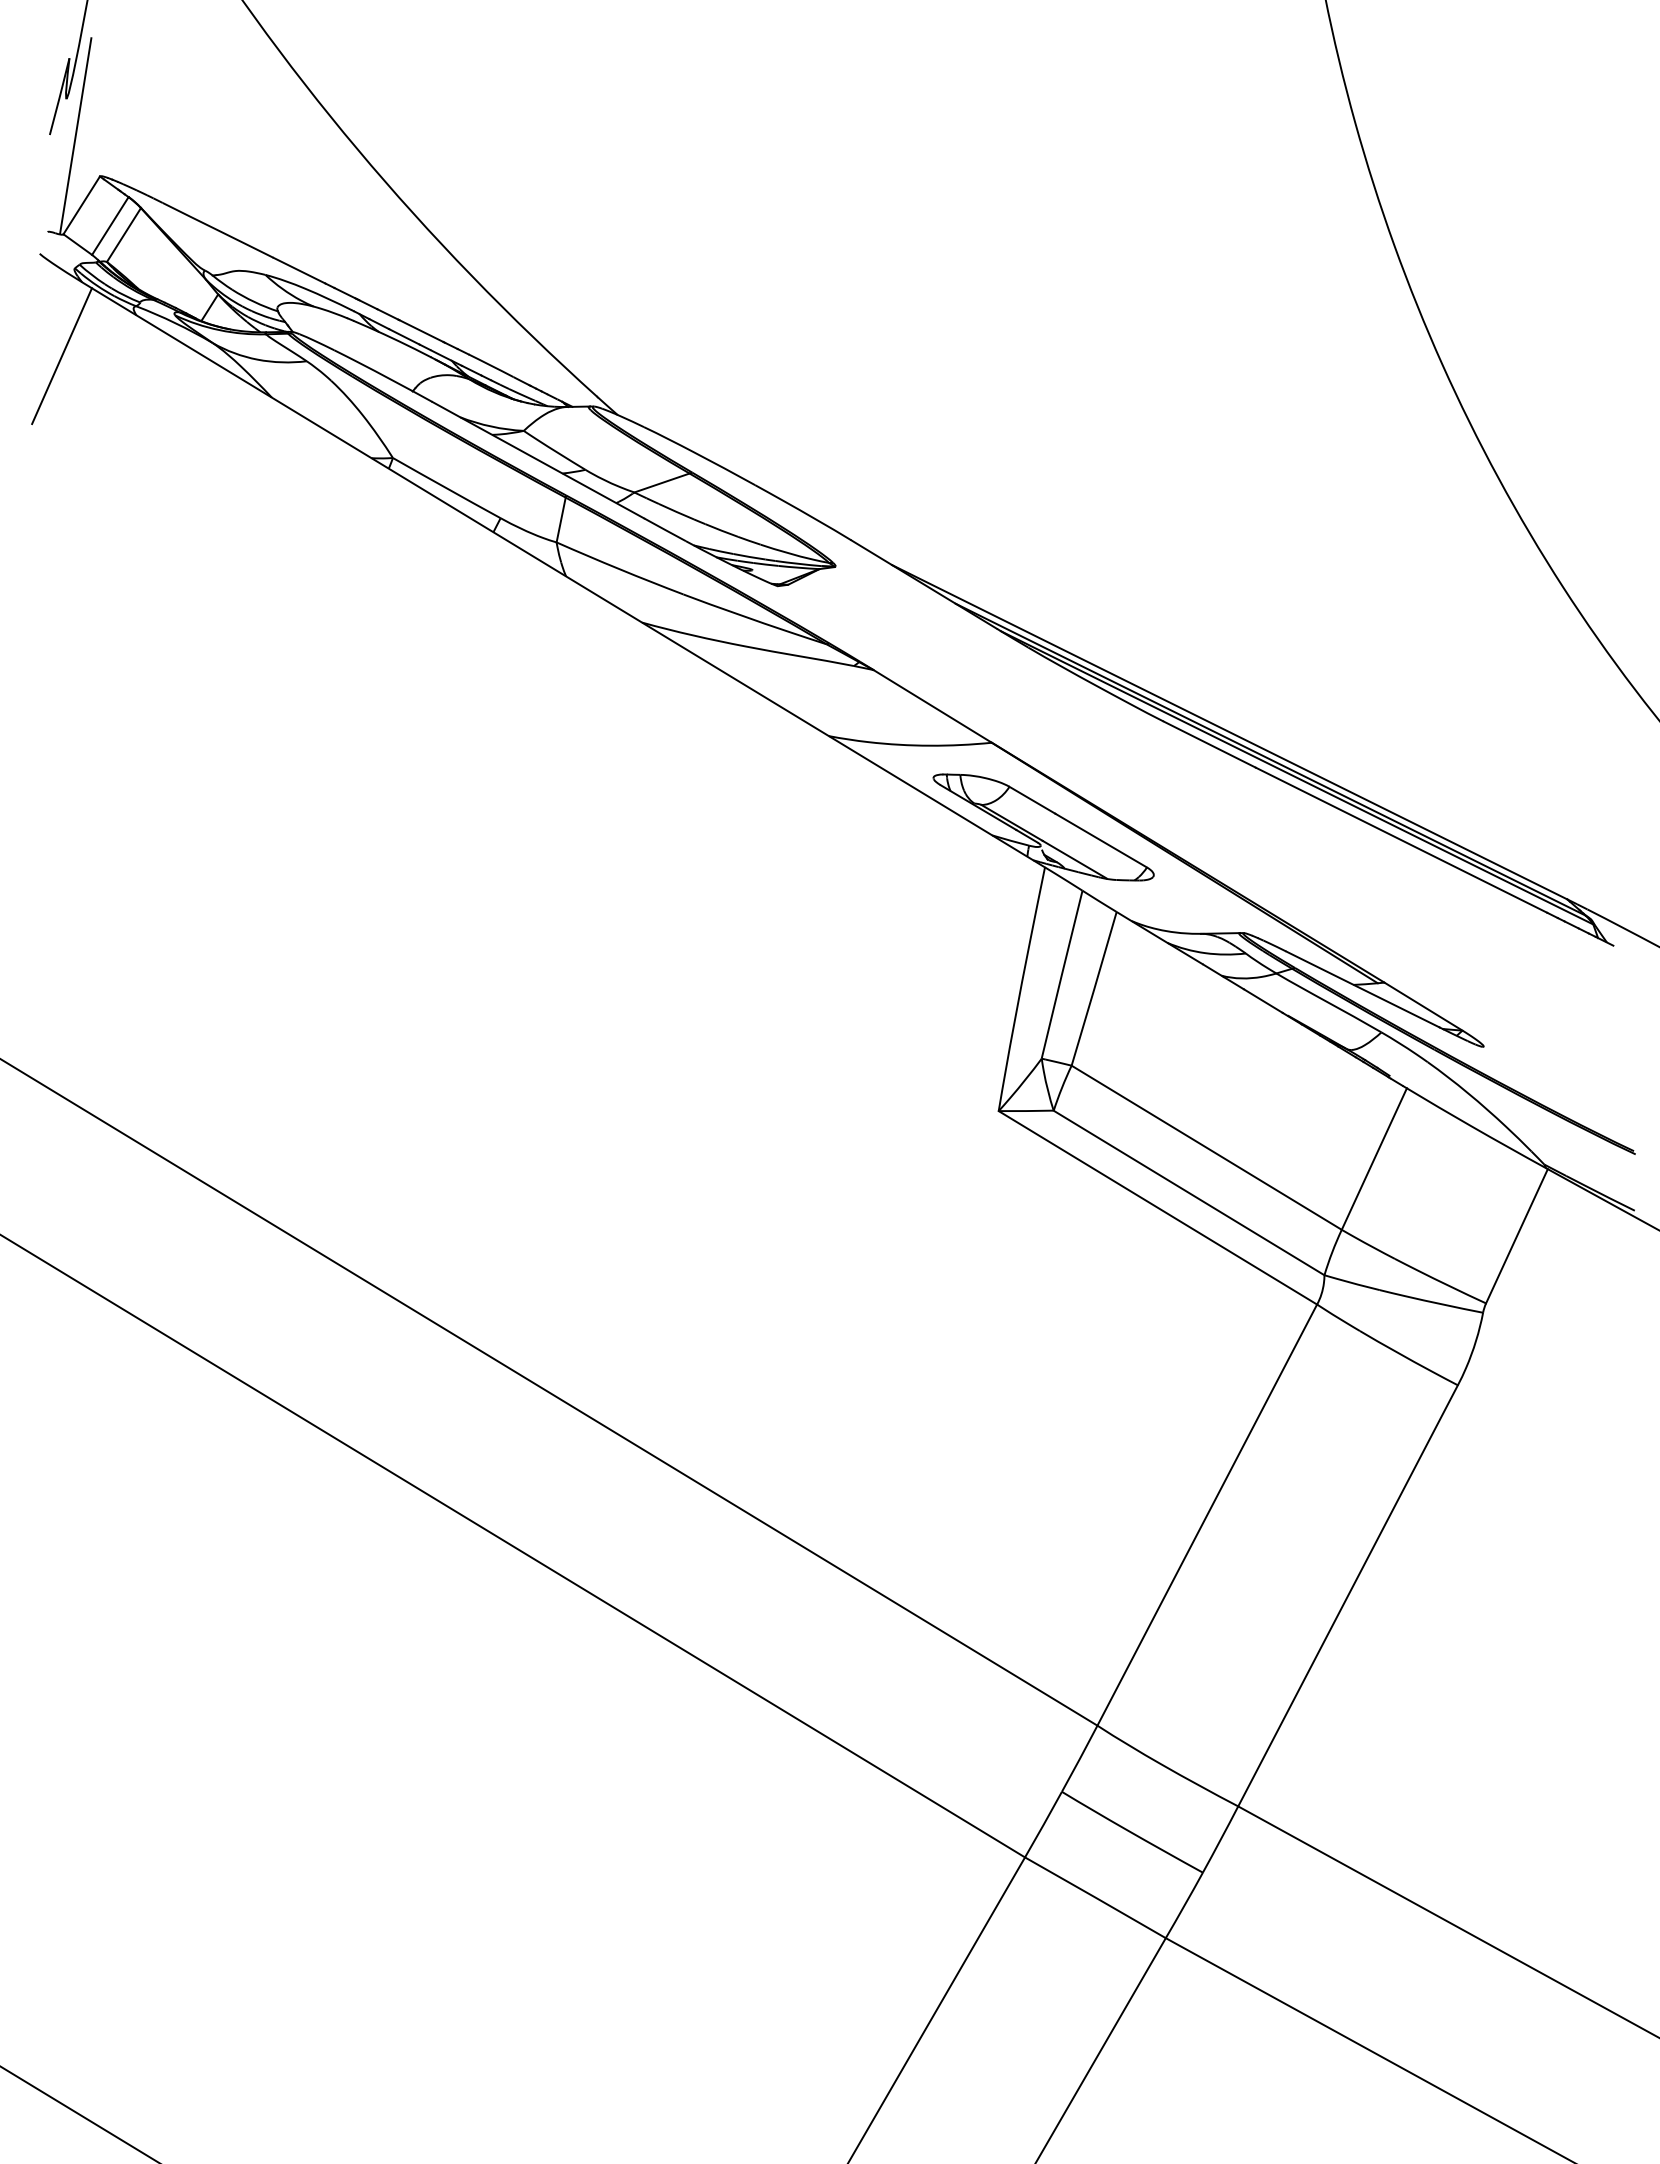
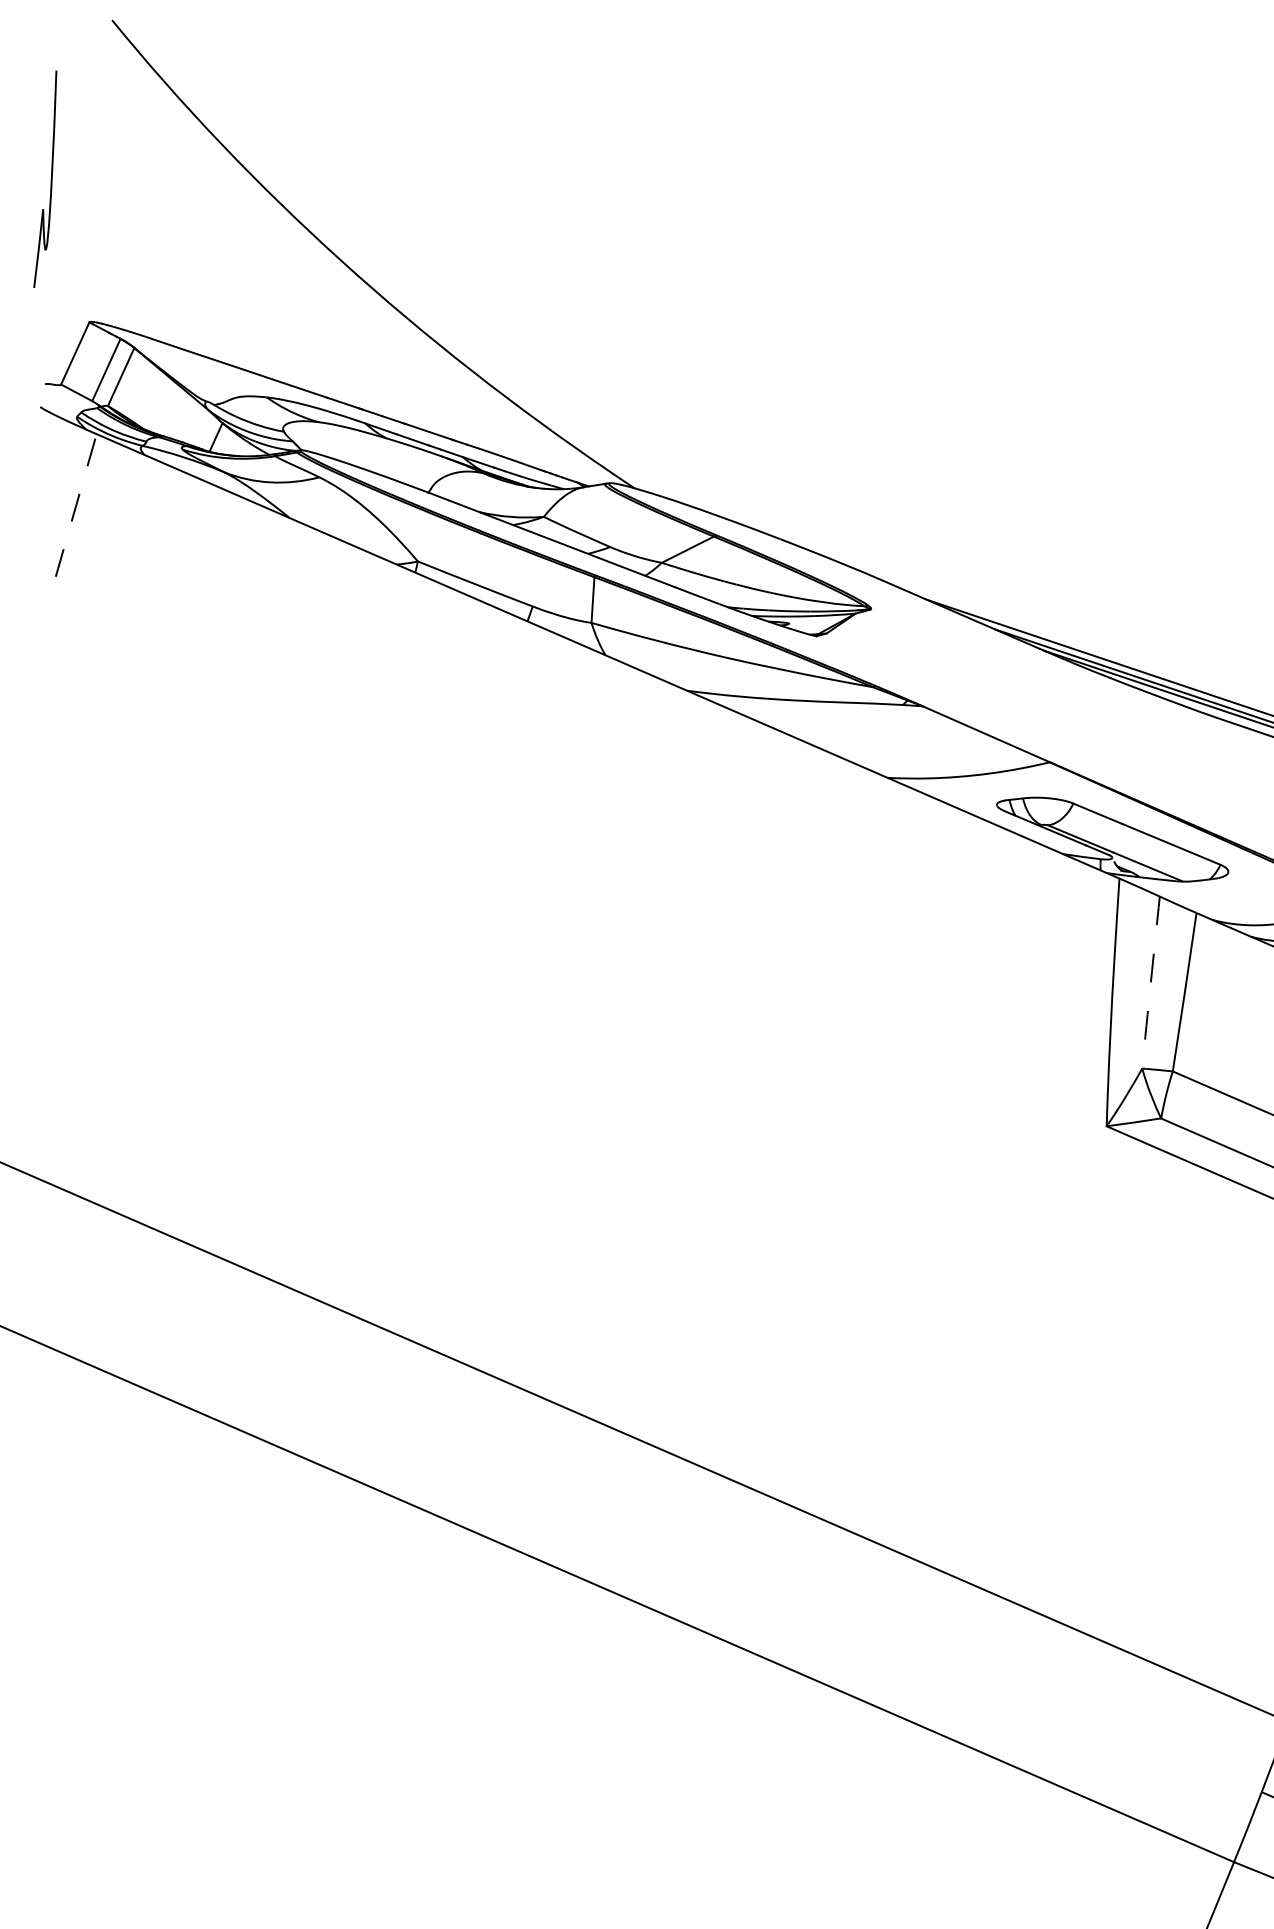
line: (75, 135) -> (59, 285), removed
line: (62, 355) -> (76, 504), solid -> dashed
arc: (1061, 974) -> (1150, 982), solid -> dashed

